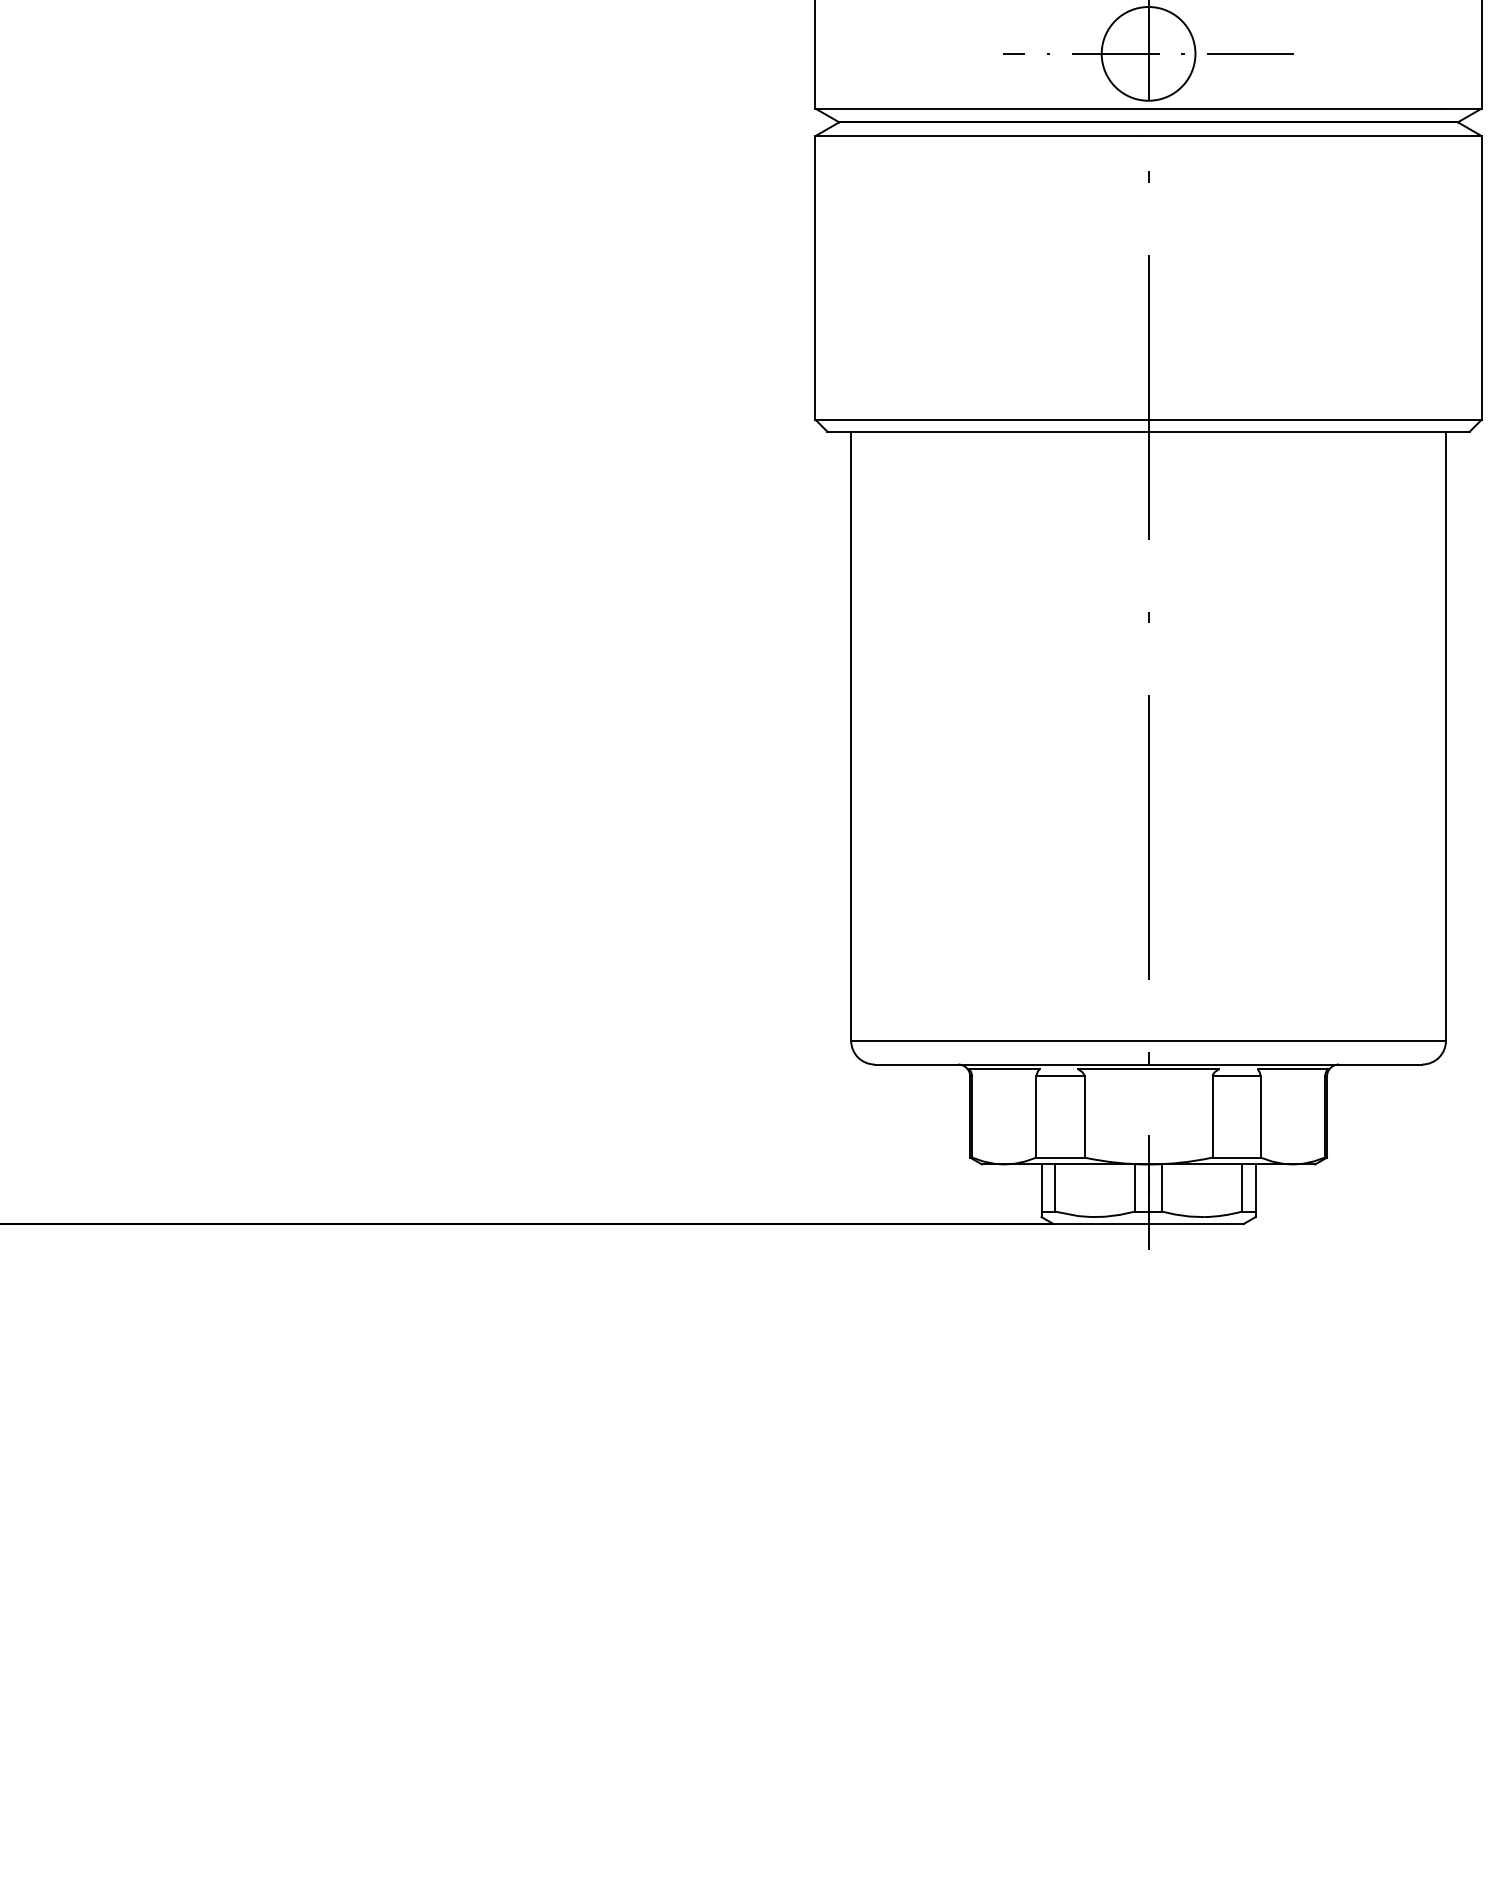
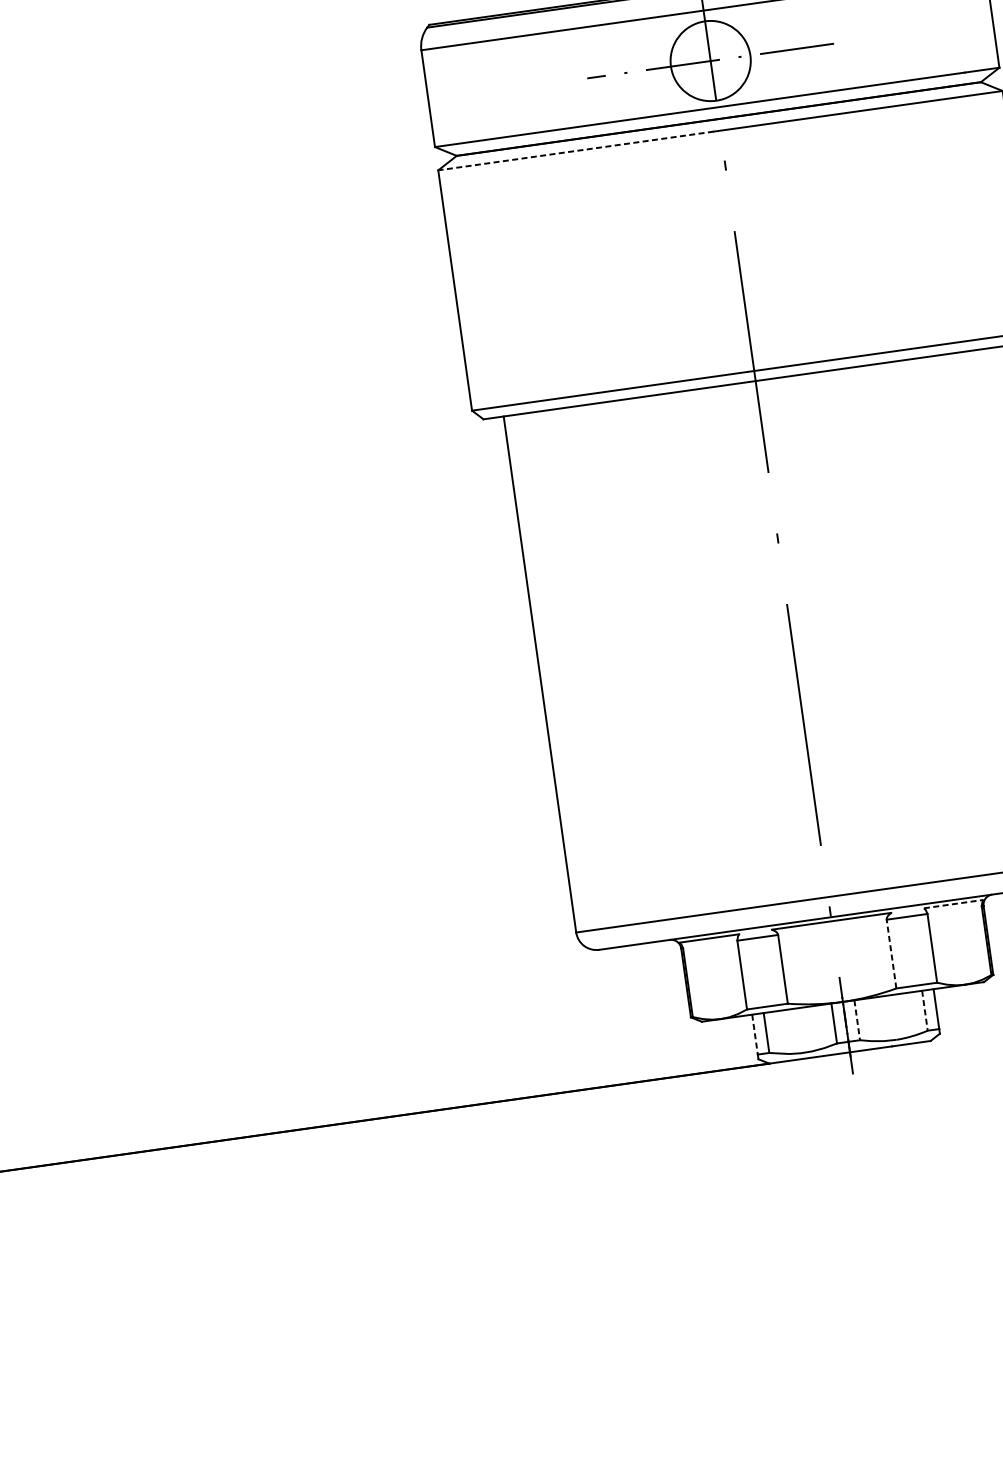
line: (978, 136) -> (576, 151), solid -> dashed
line: (1293, 1069) -> (954, 904), solid -> dashed
line: (1212, 1117) -> (891, 954), solid -> dashed
line: (1041, 1188) -> (755, 1035), solid -> dashed
line: (1162, 1188) -> (857, 1020), solid -> dashed
line: (1242, 1188) -> (925, 1011), solid -> dashed

